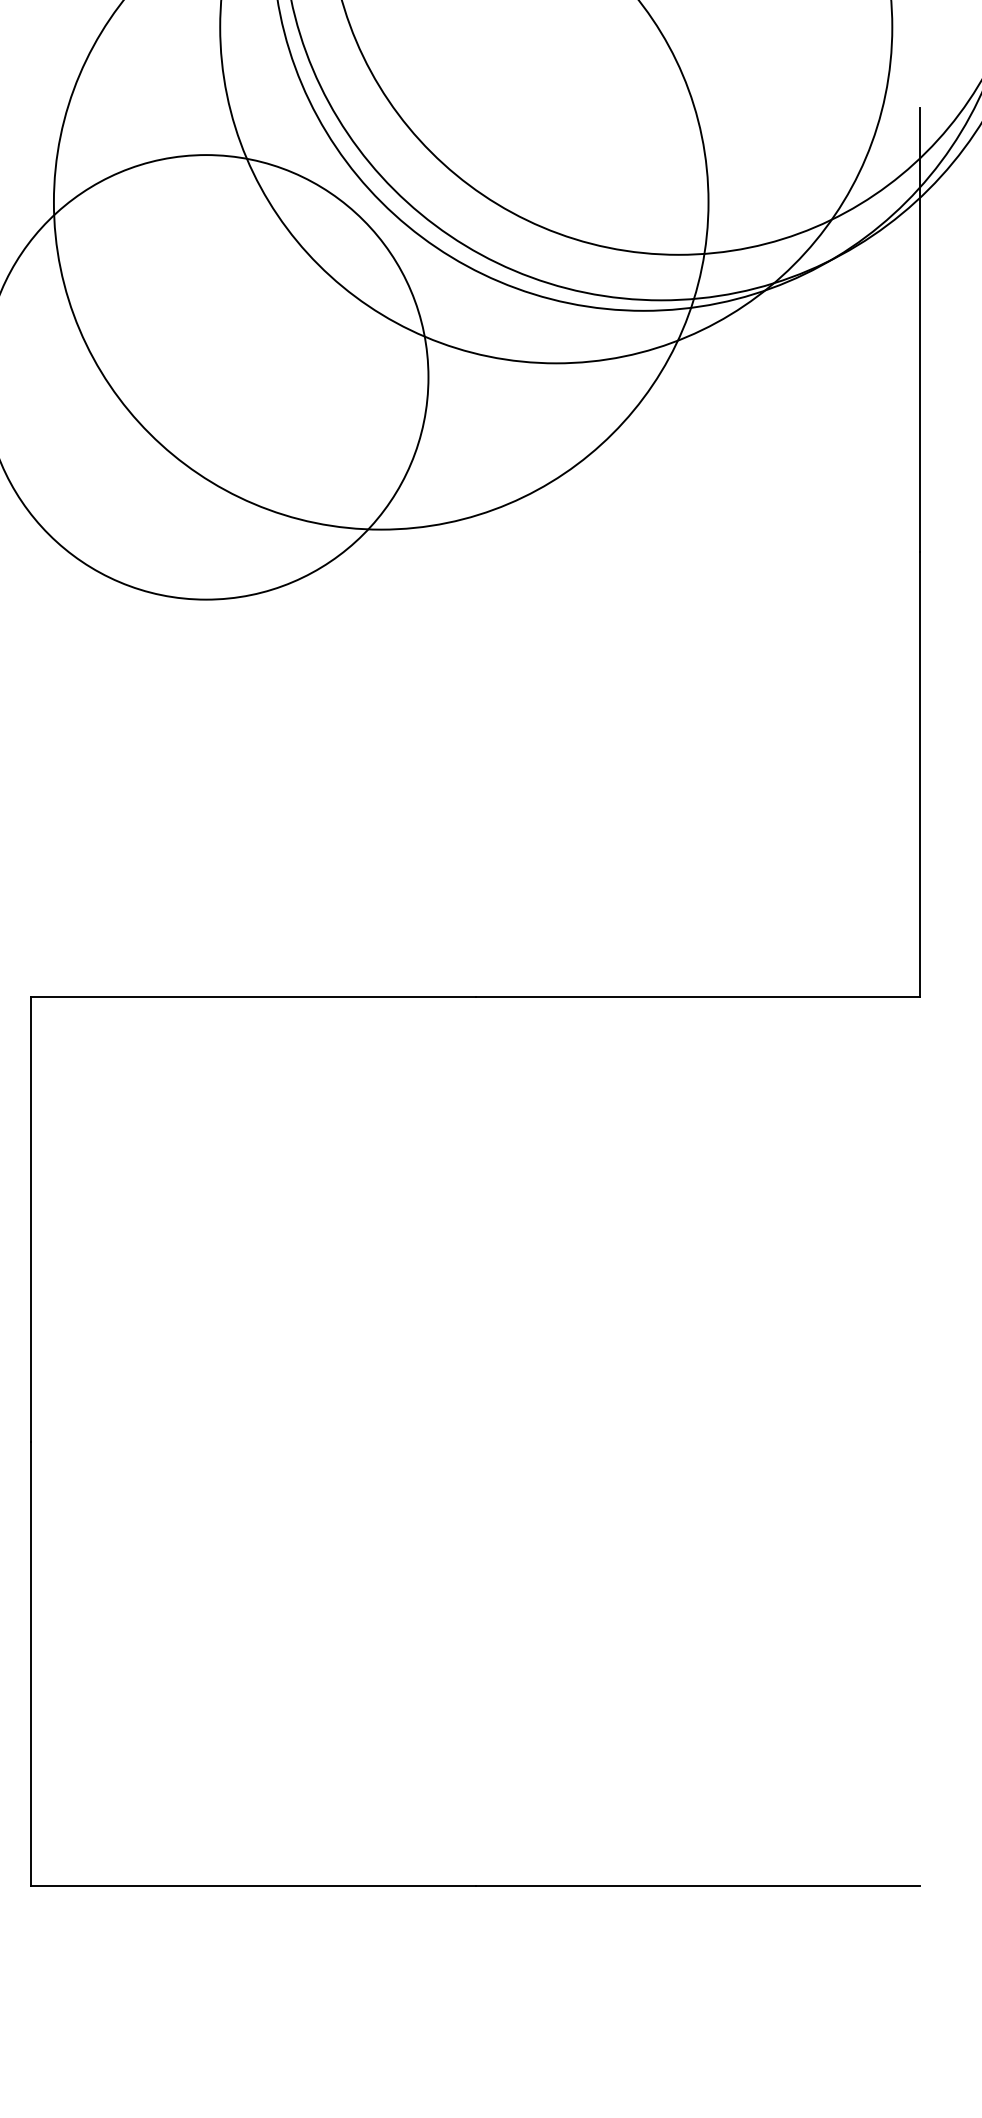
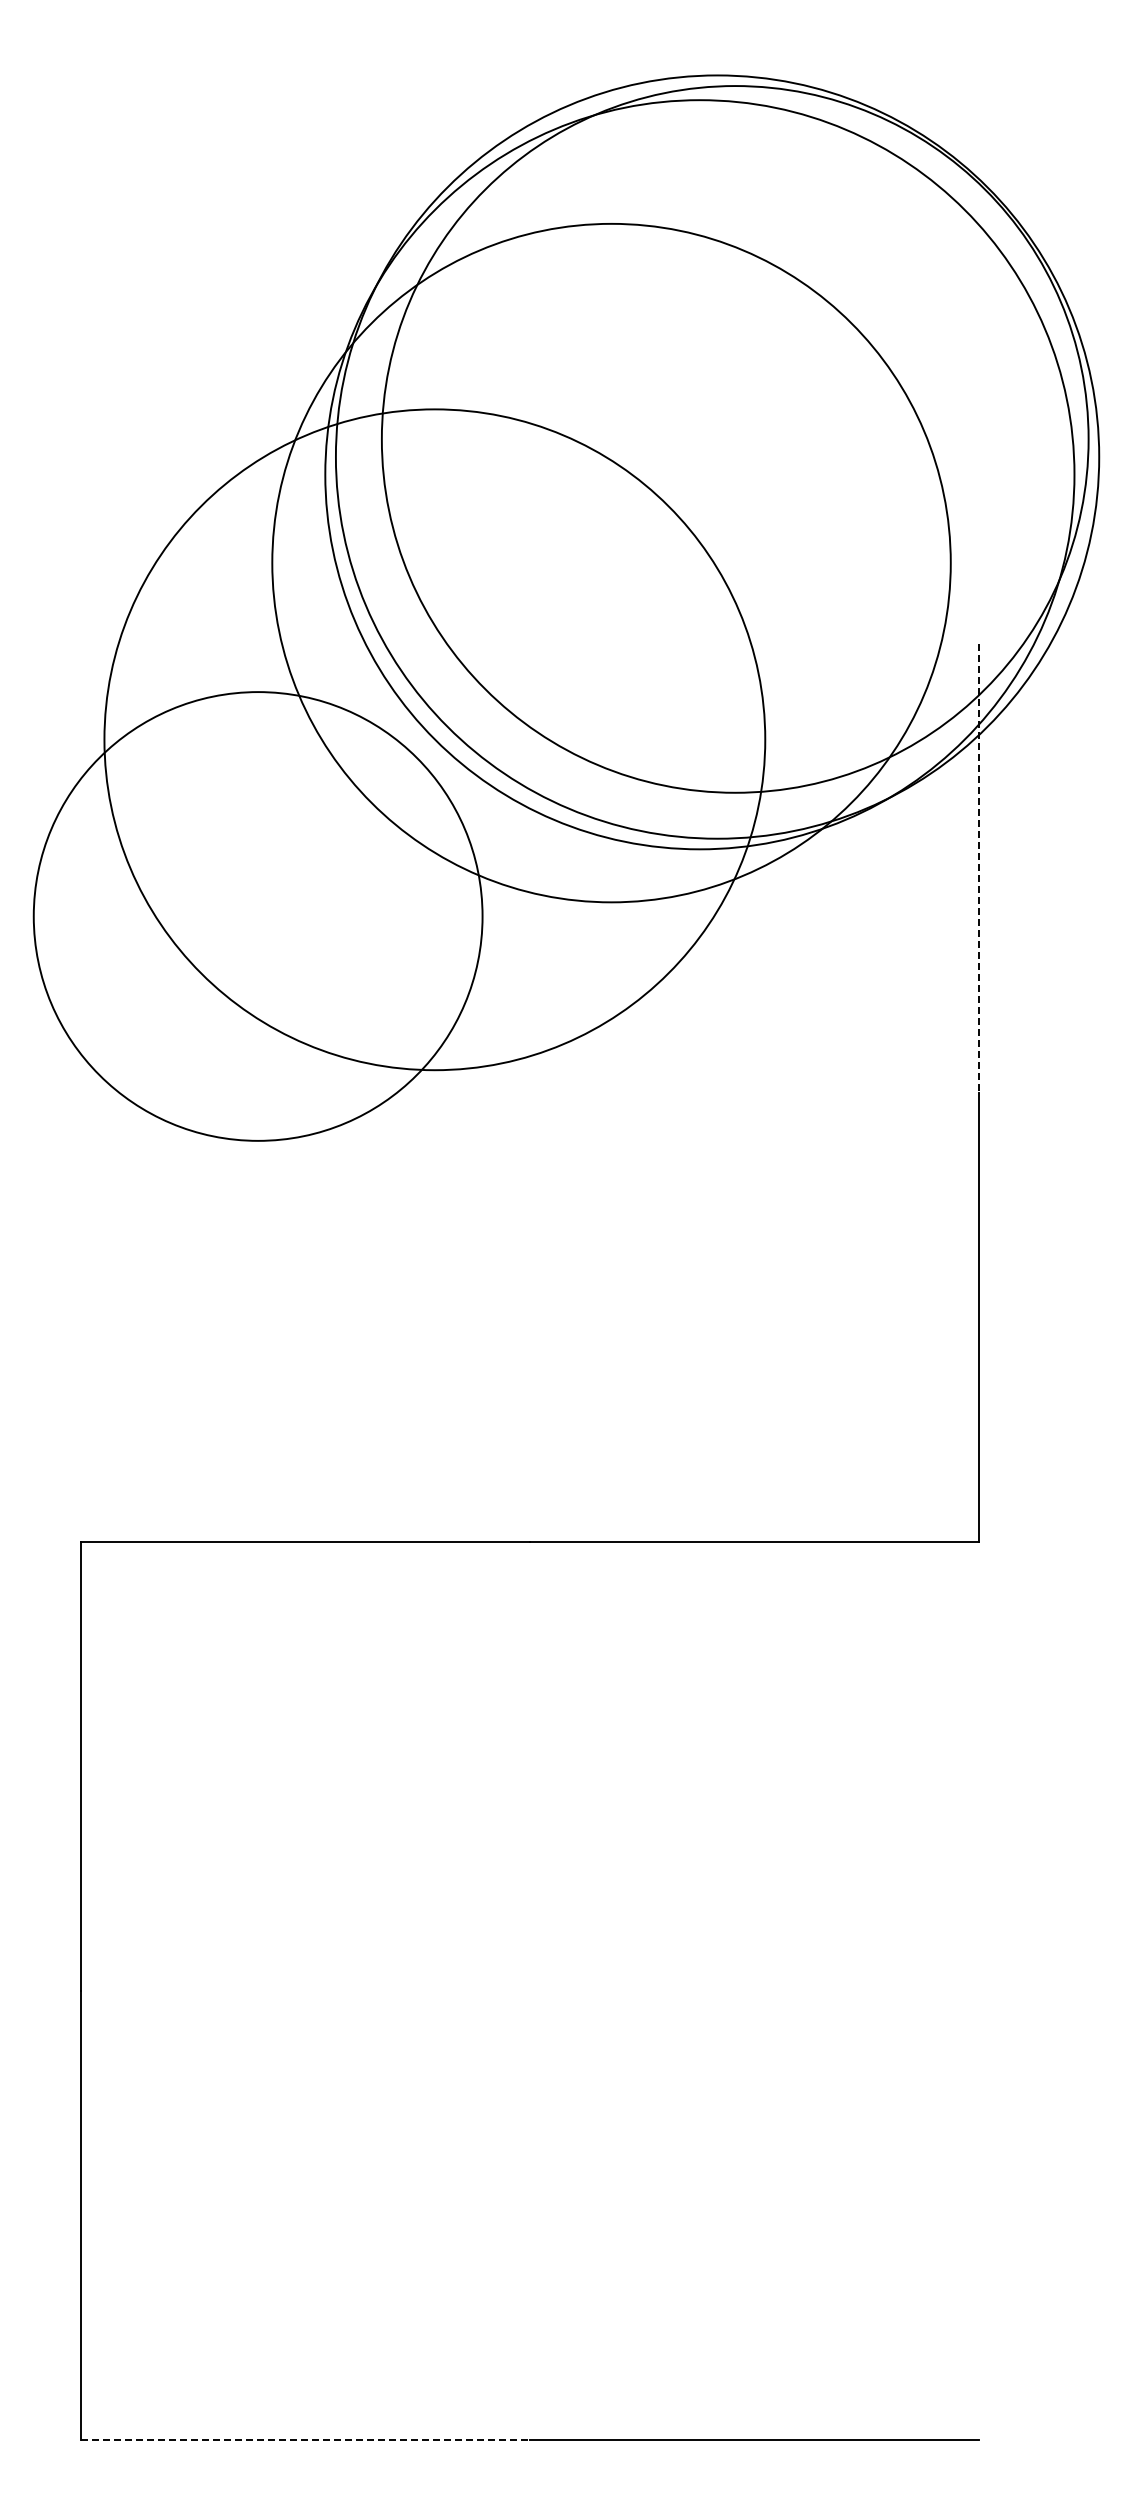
line: (920, 330) -> (979, 869), solid -> dashed
line: (254, 1886) -> (306, 2439), solid -> dashed

